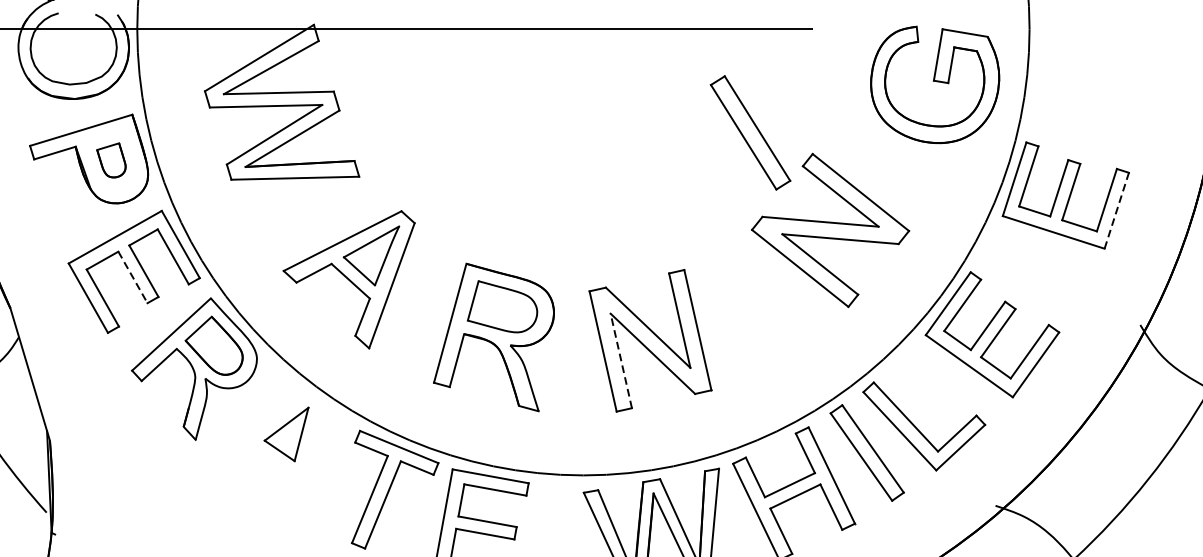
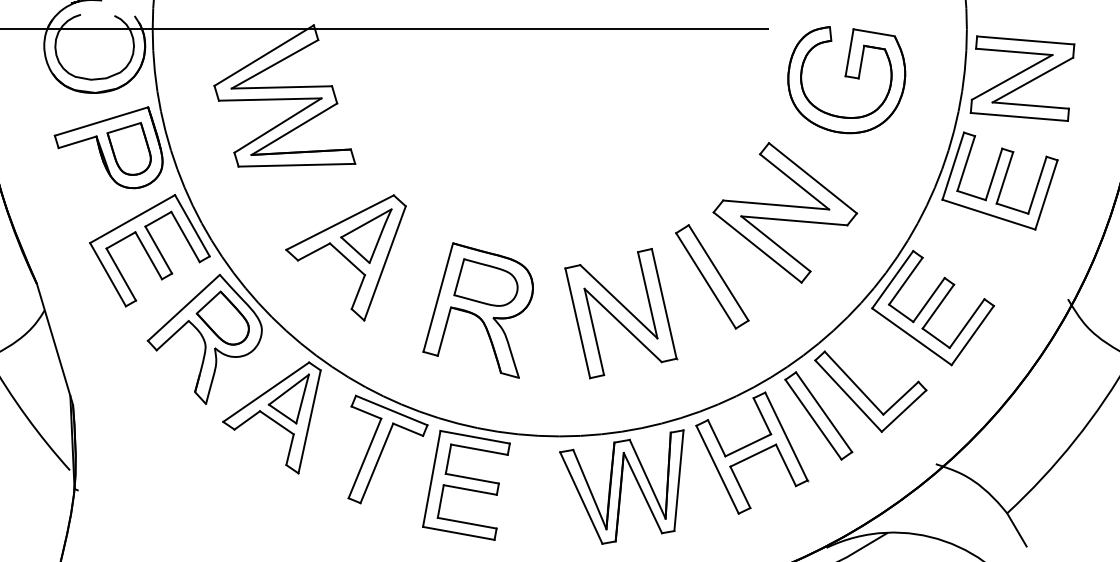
part: (1090, 83) -> (1022, 78), added
part: (934, 85) -> (846, 80), moved
part: (750, 132) -> (712, 276), moved
part: (110, 159) -> (128, 148), size x1.67
line: (1116, 210) -> (1046, 194), dashed -> solid
line: (132, 277) -> (148, 255), dashed -> solid
line: (621, 360) -> (594, 331), dashed -> solid
part: (267, 454) -> (271, 417), added

